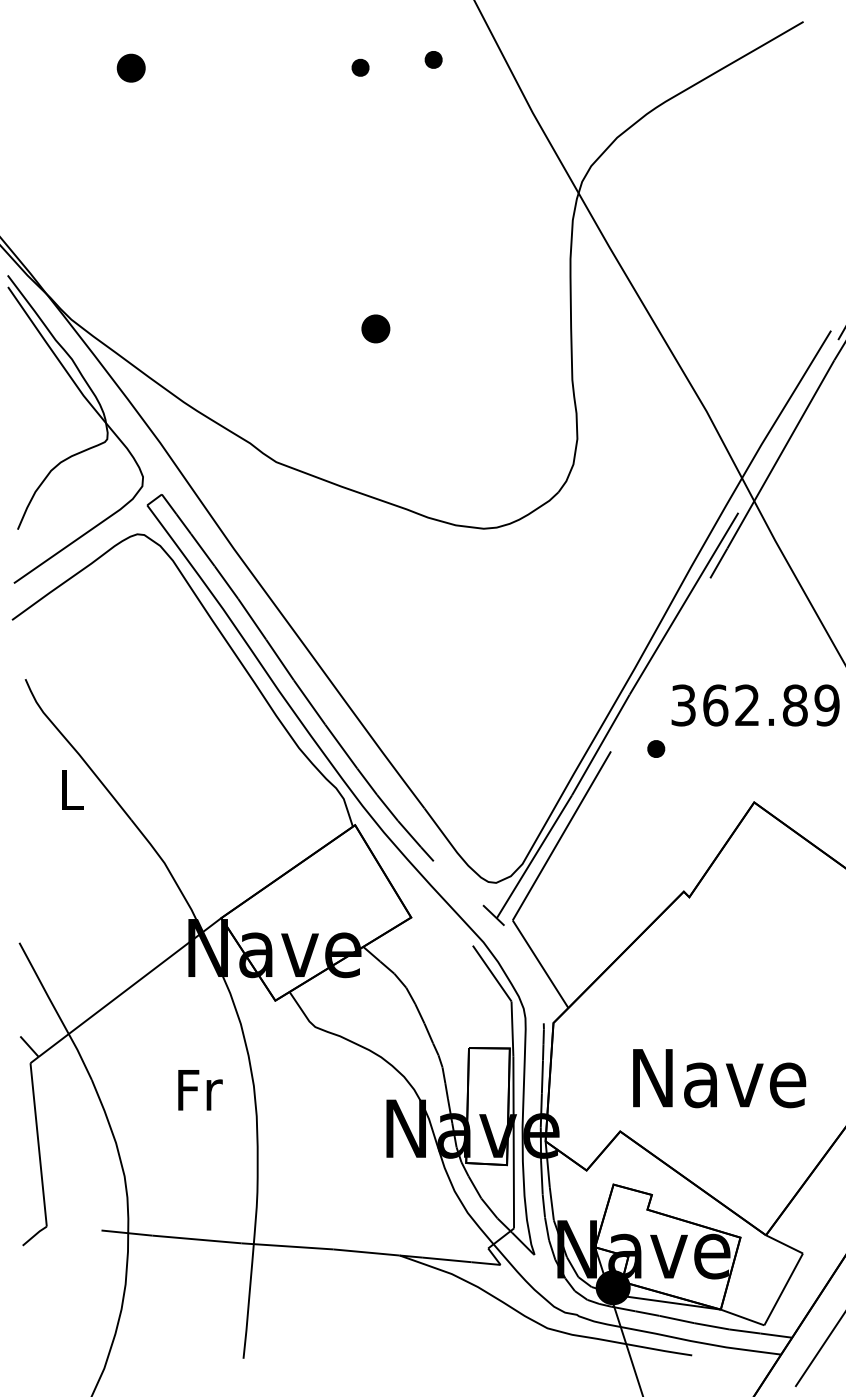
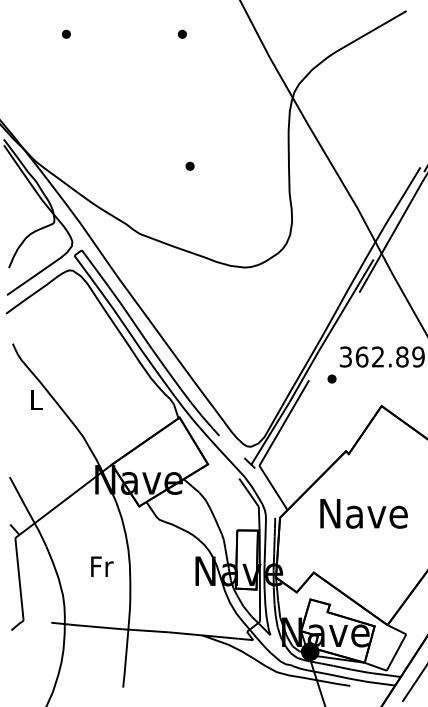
part: (433, 58) -> (219, 29), removed
part: (131, 66) -> (66, 33), size x0.62
part: (374, 327) -> (189, 165), size x0.62
text: (718, 1077) -> (363, 513), moved
text: (200, 1089) -> (102, 566), moved

